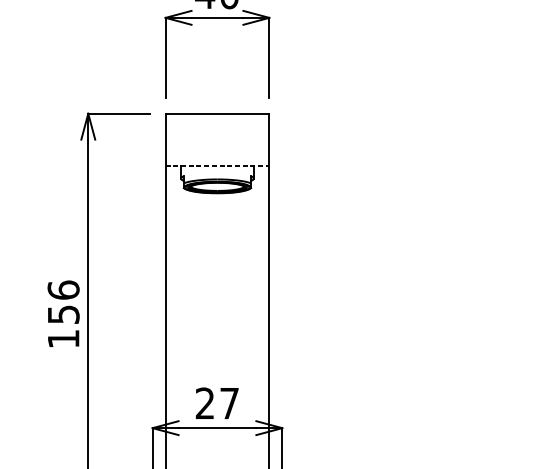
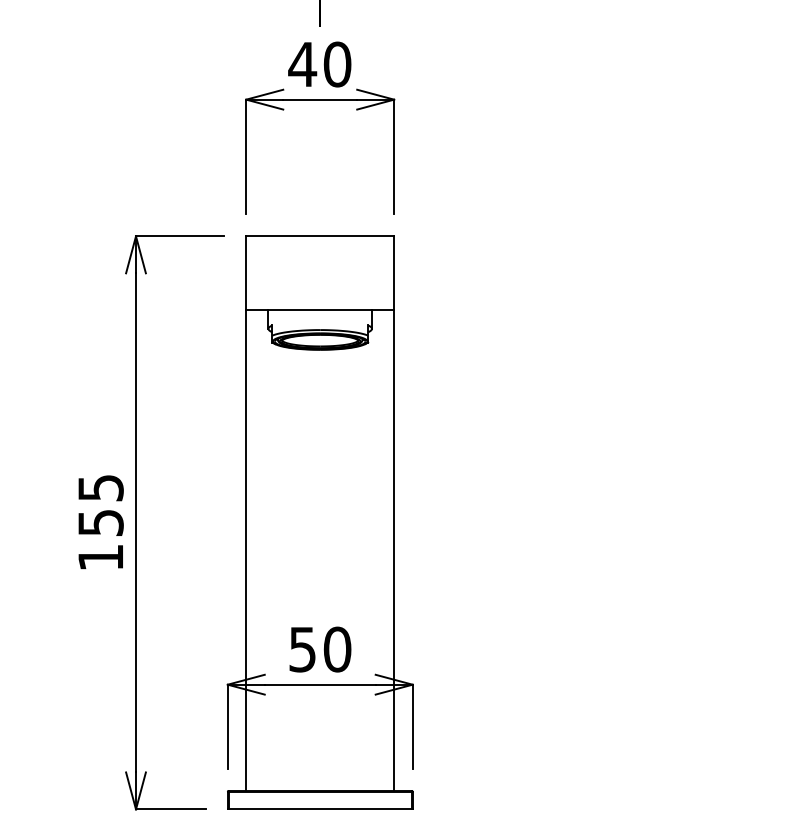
line: (217, 165) -> (320, 310), dashed -> solid
text: (63, 289) -> (100, 487), 156 -> 155
text: (217, 403) -> (320, 649), 27 -> 50

